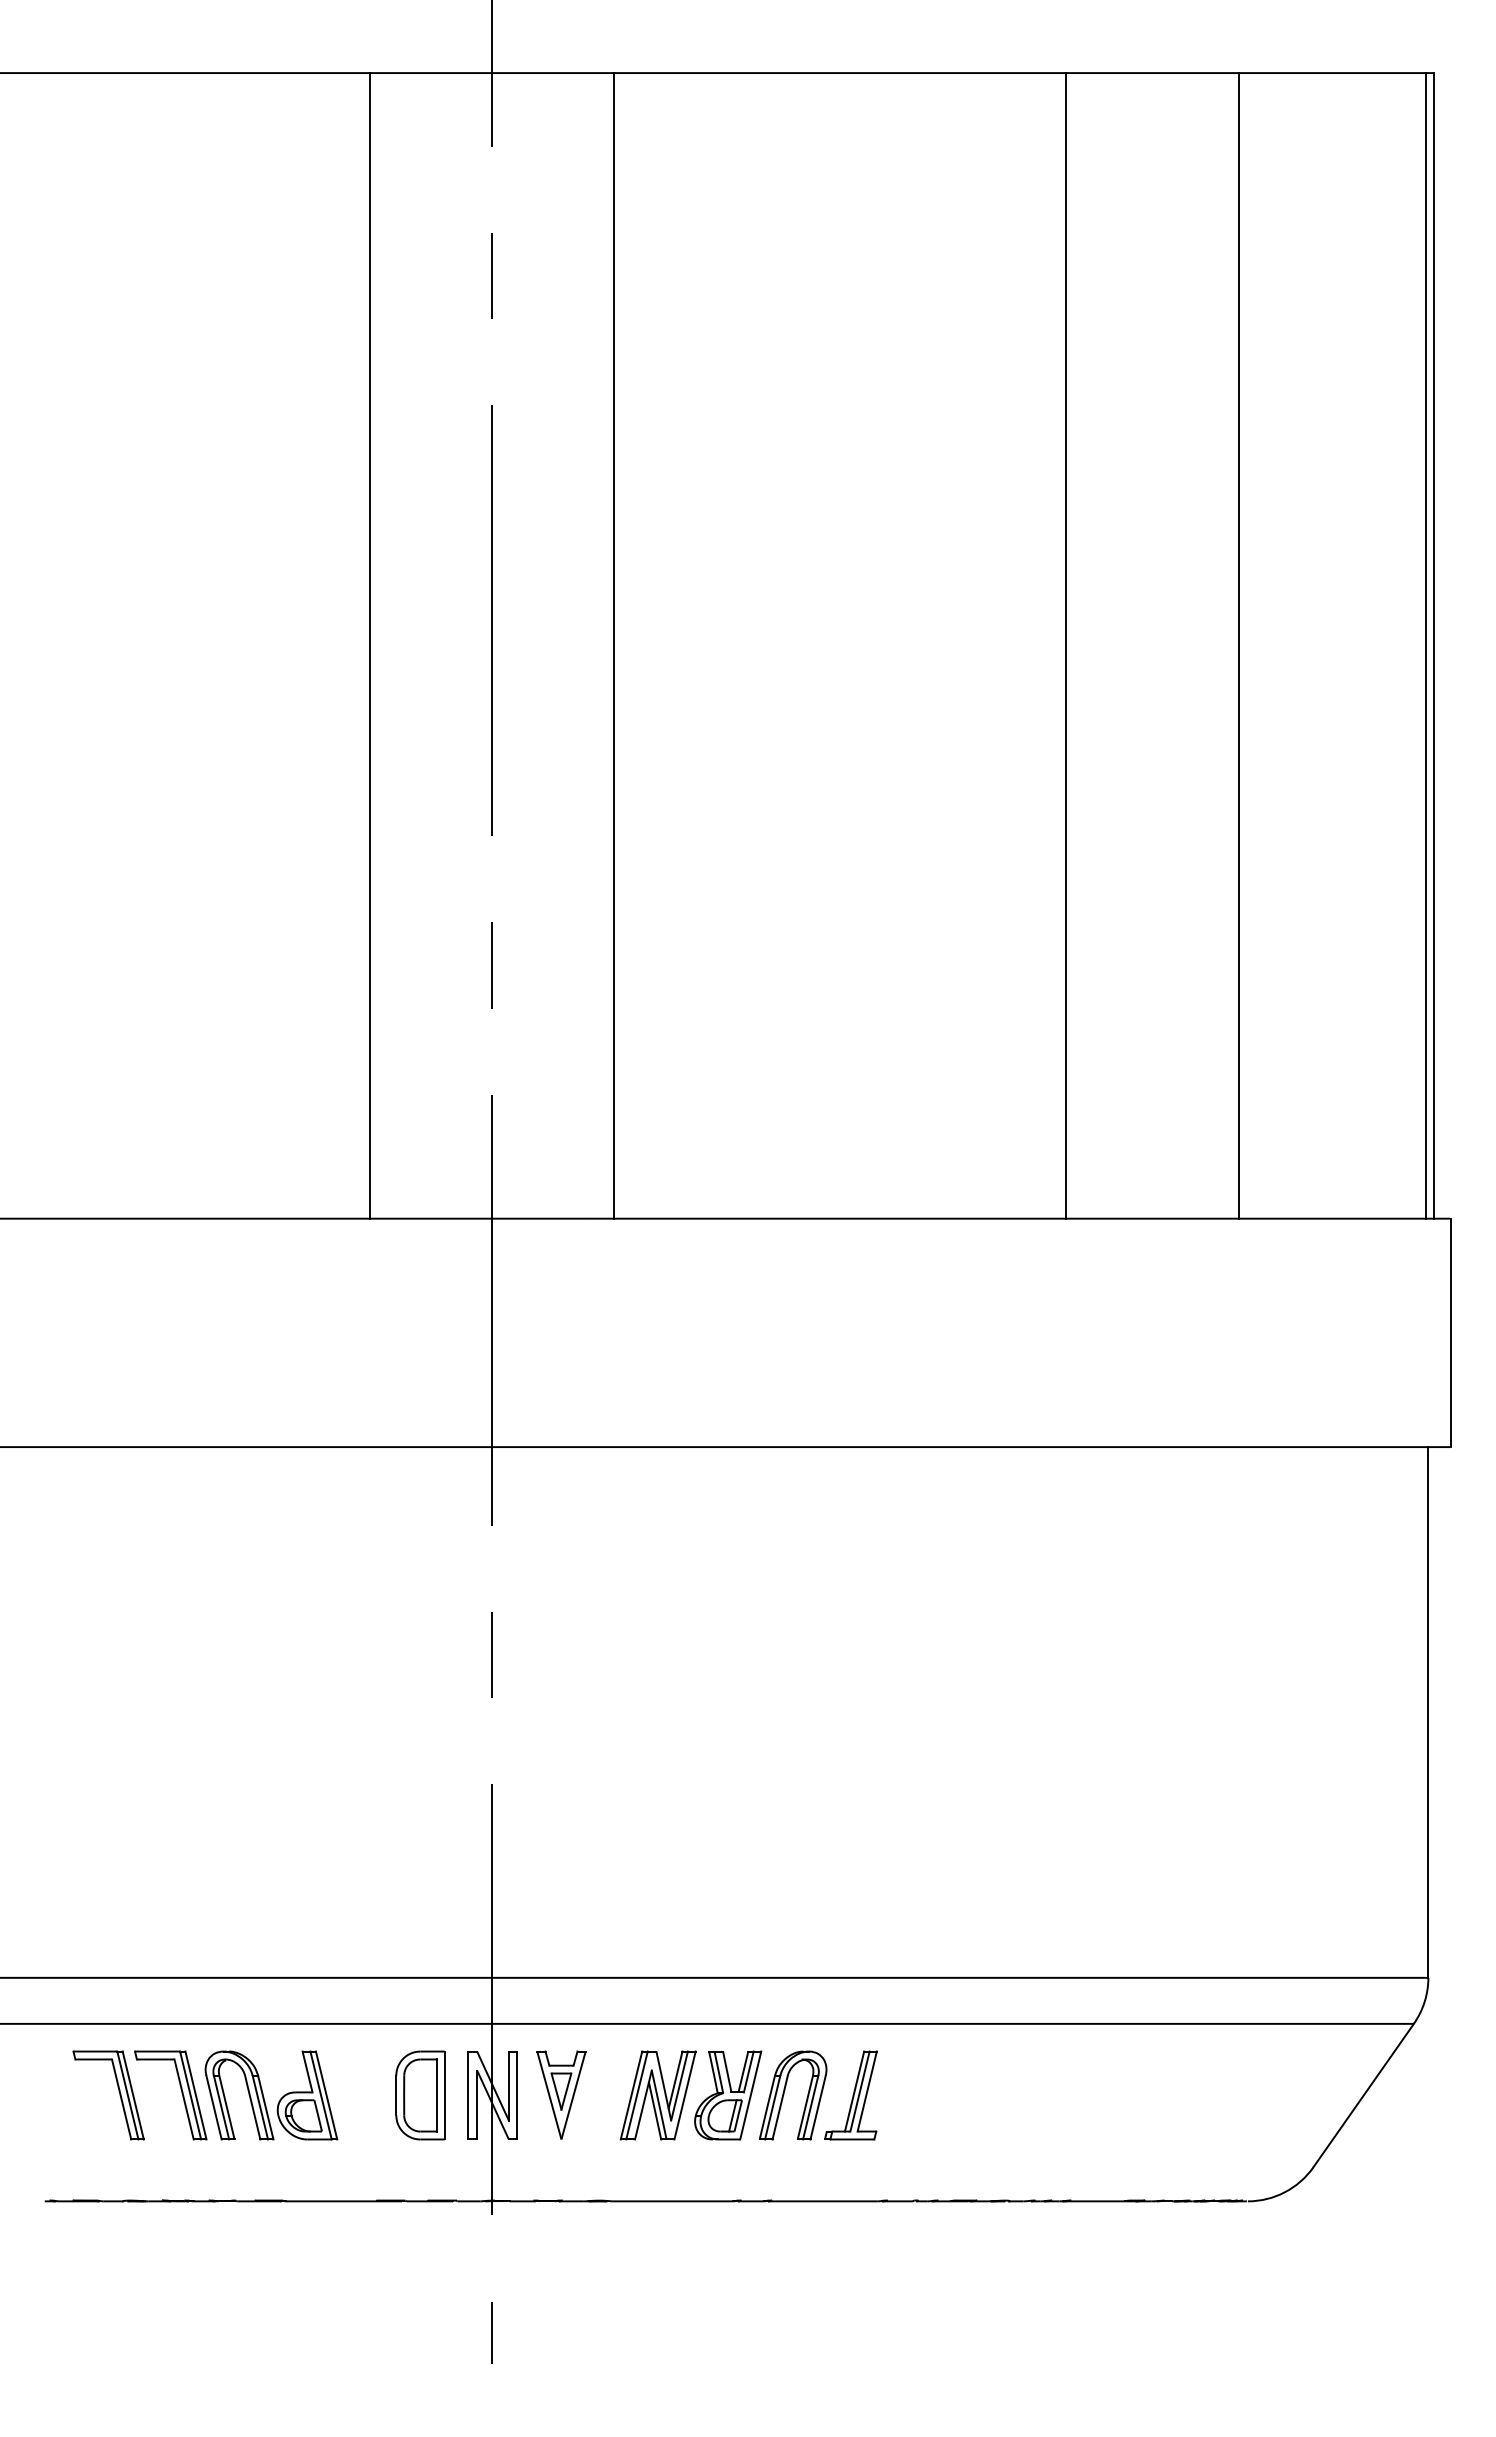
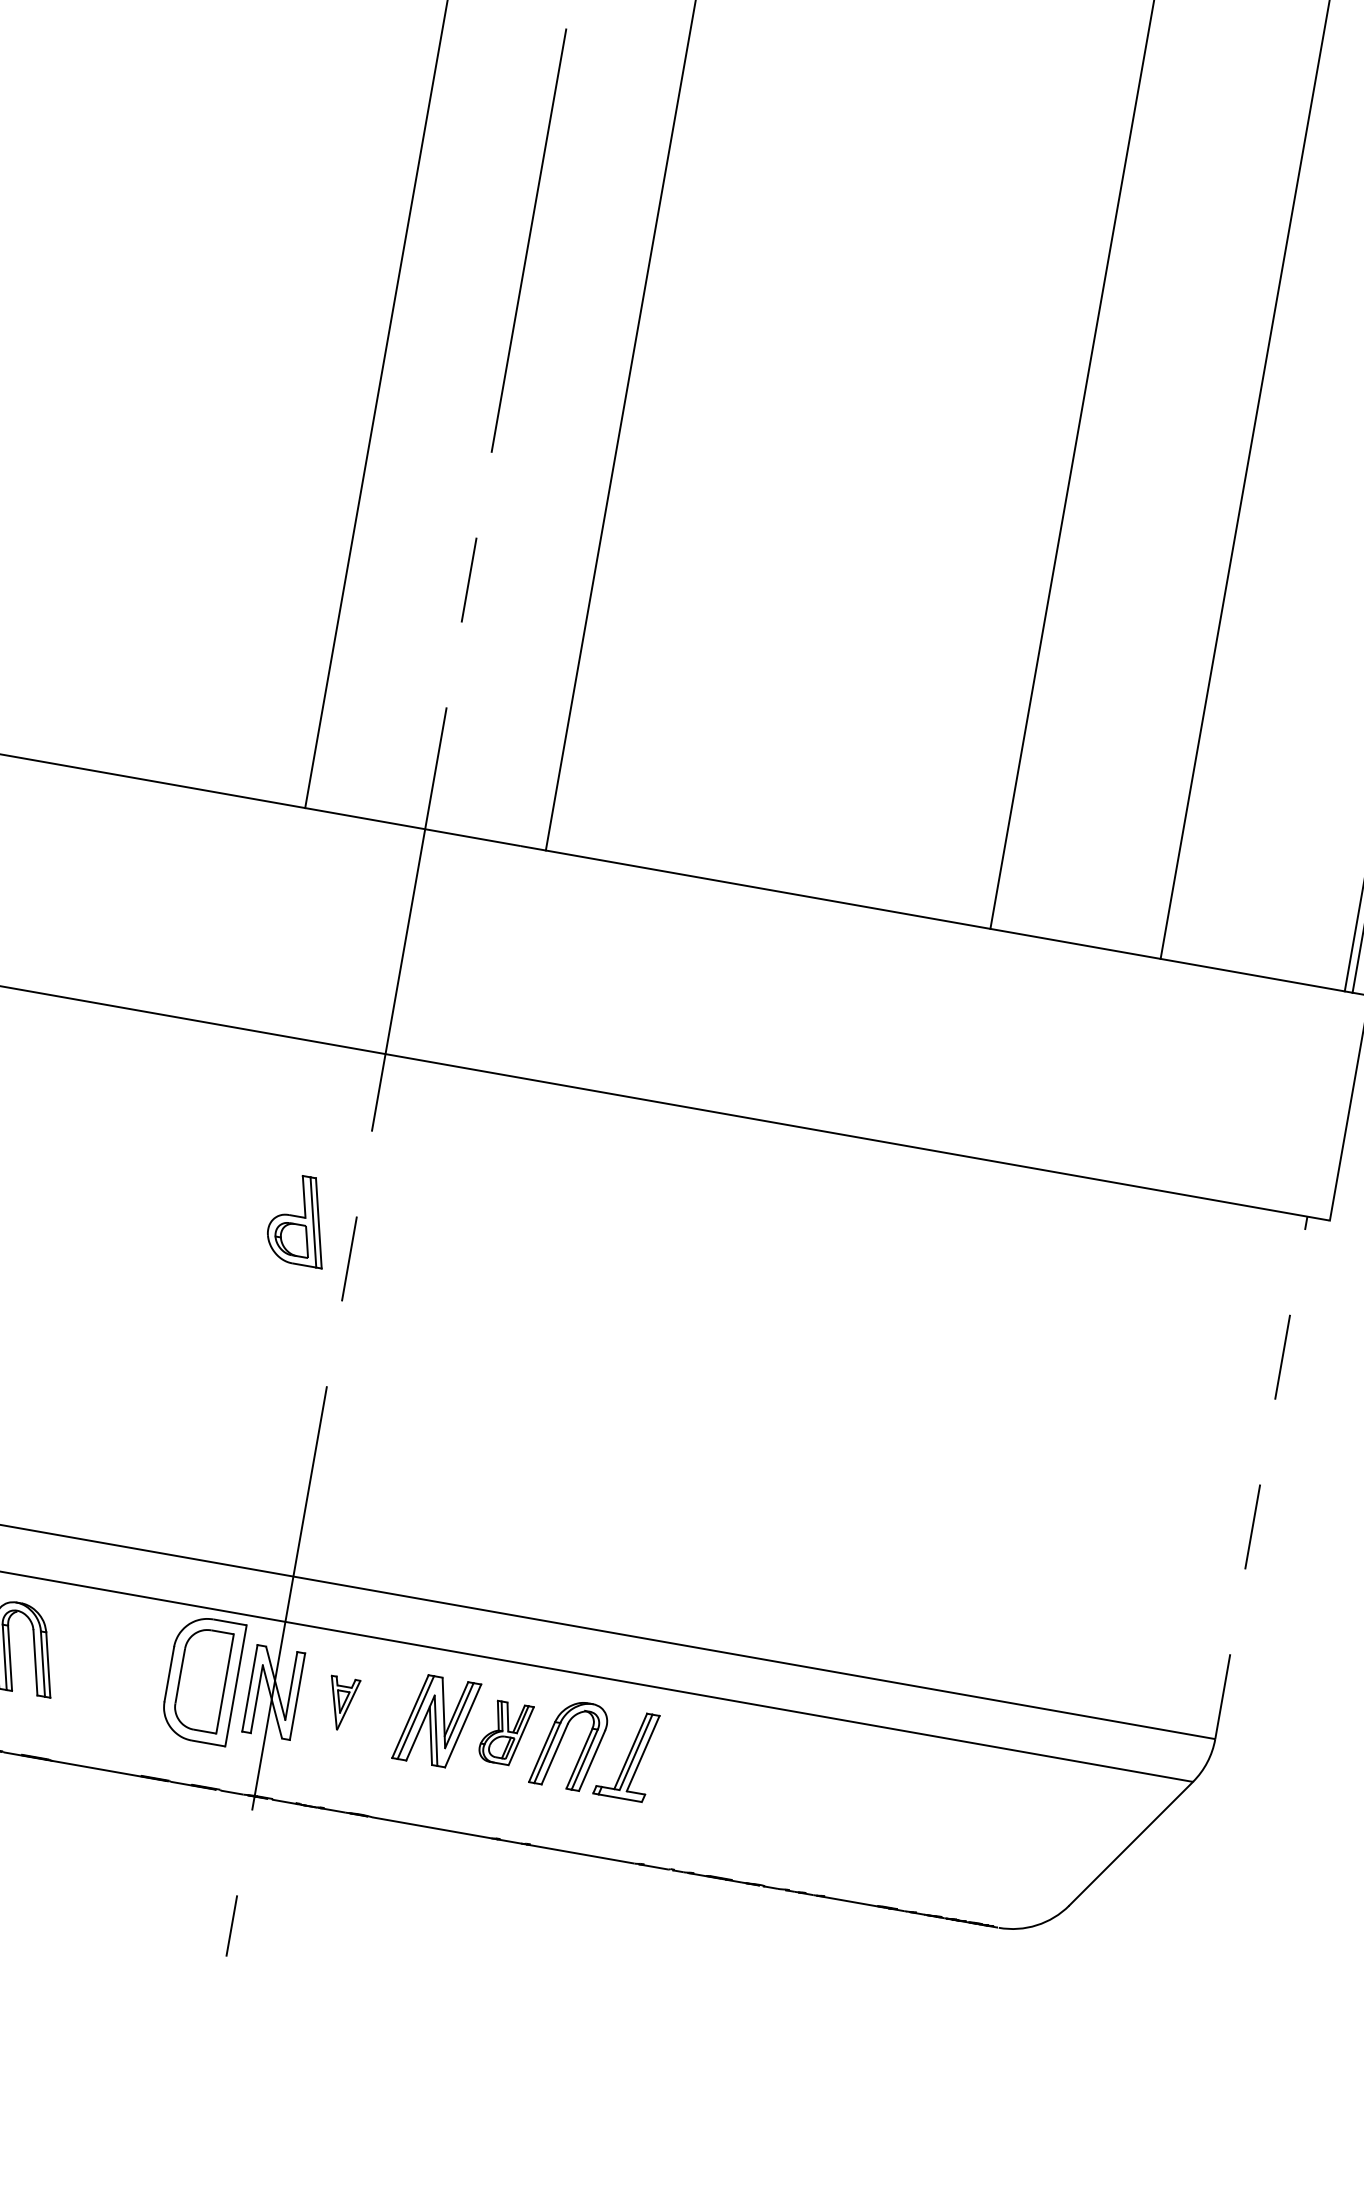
line: (1428, 1711) -> (1261, 1476), solid -> dashed
part: (561, 2094) -> (341, 1703), size x0.6
part: (307, 2095) -> (300, 1220), moved
part: (420, 2095) -> (202, 1679), size x1.4
part: (728, 2095) -> (505, 1733), size x0.7

